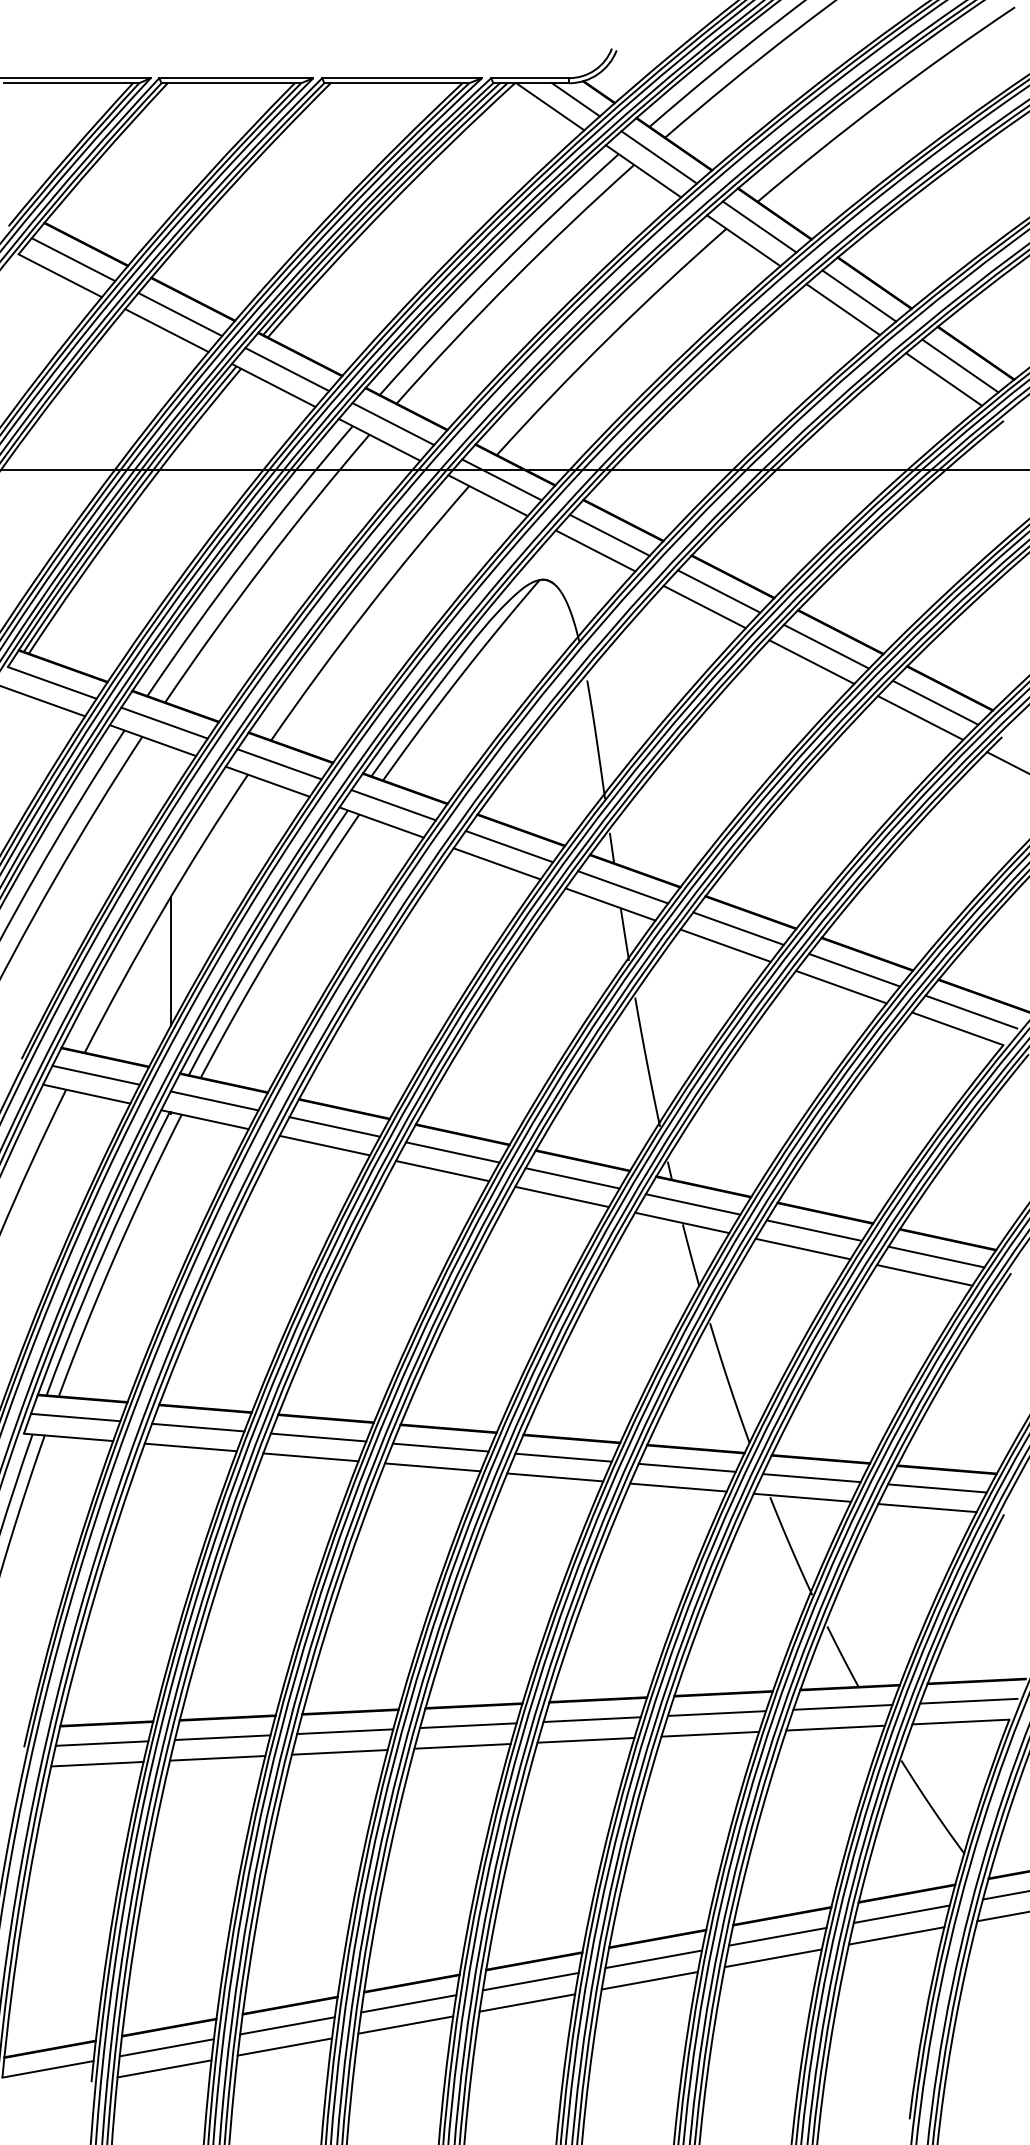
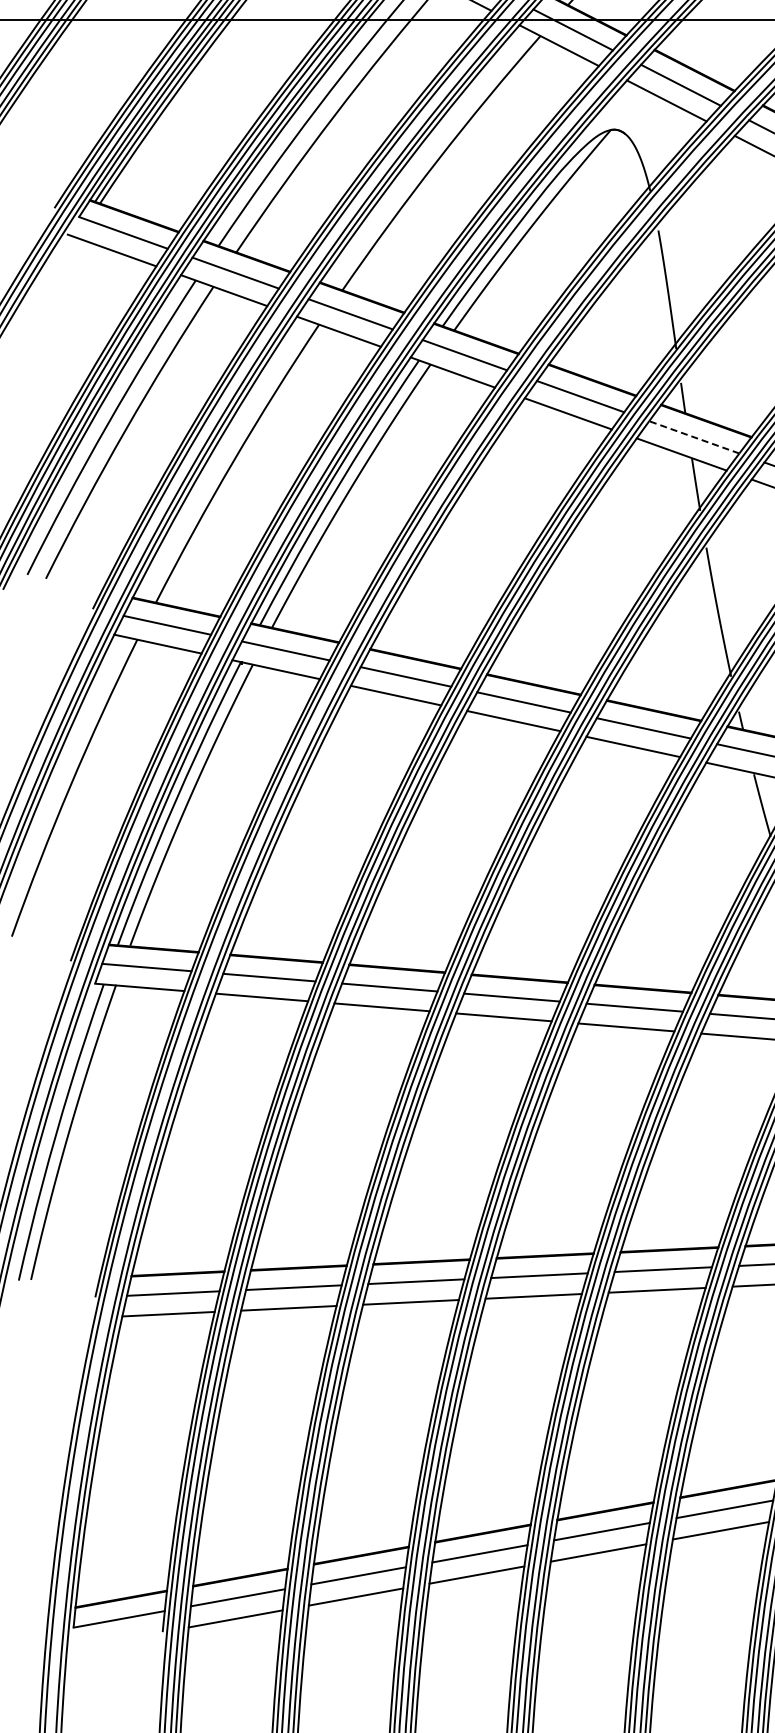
line: (623, 887) -> (694, 437), solid -> dashed
line: (170, 961) -> (241, 511), removed

